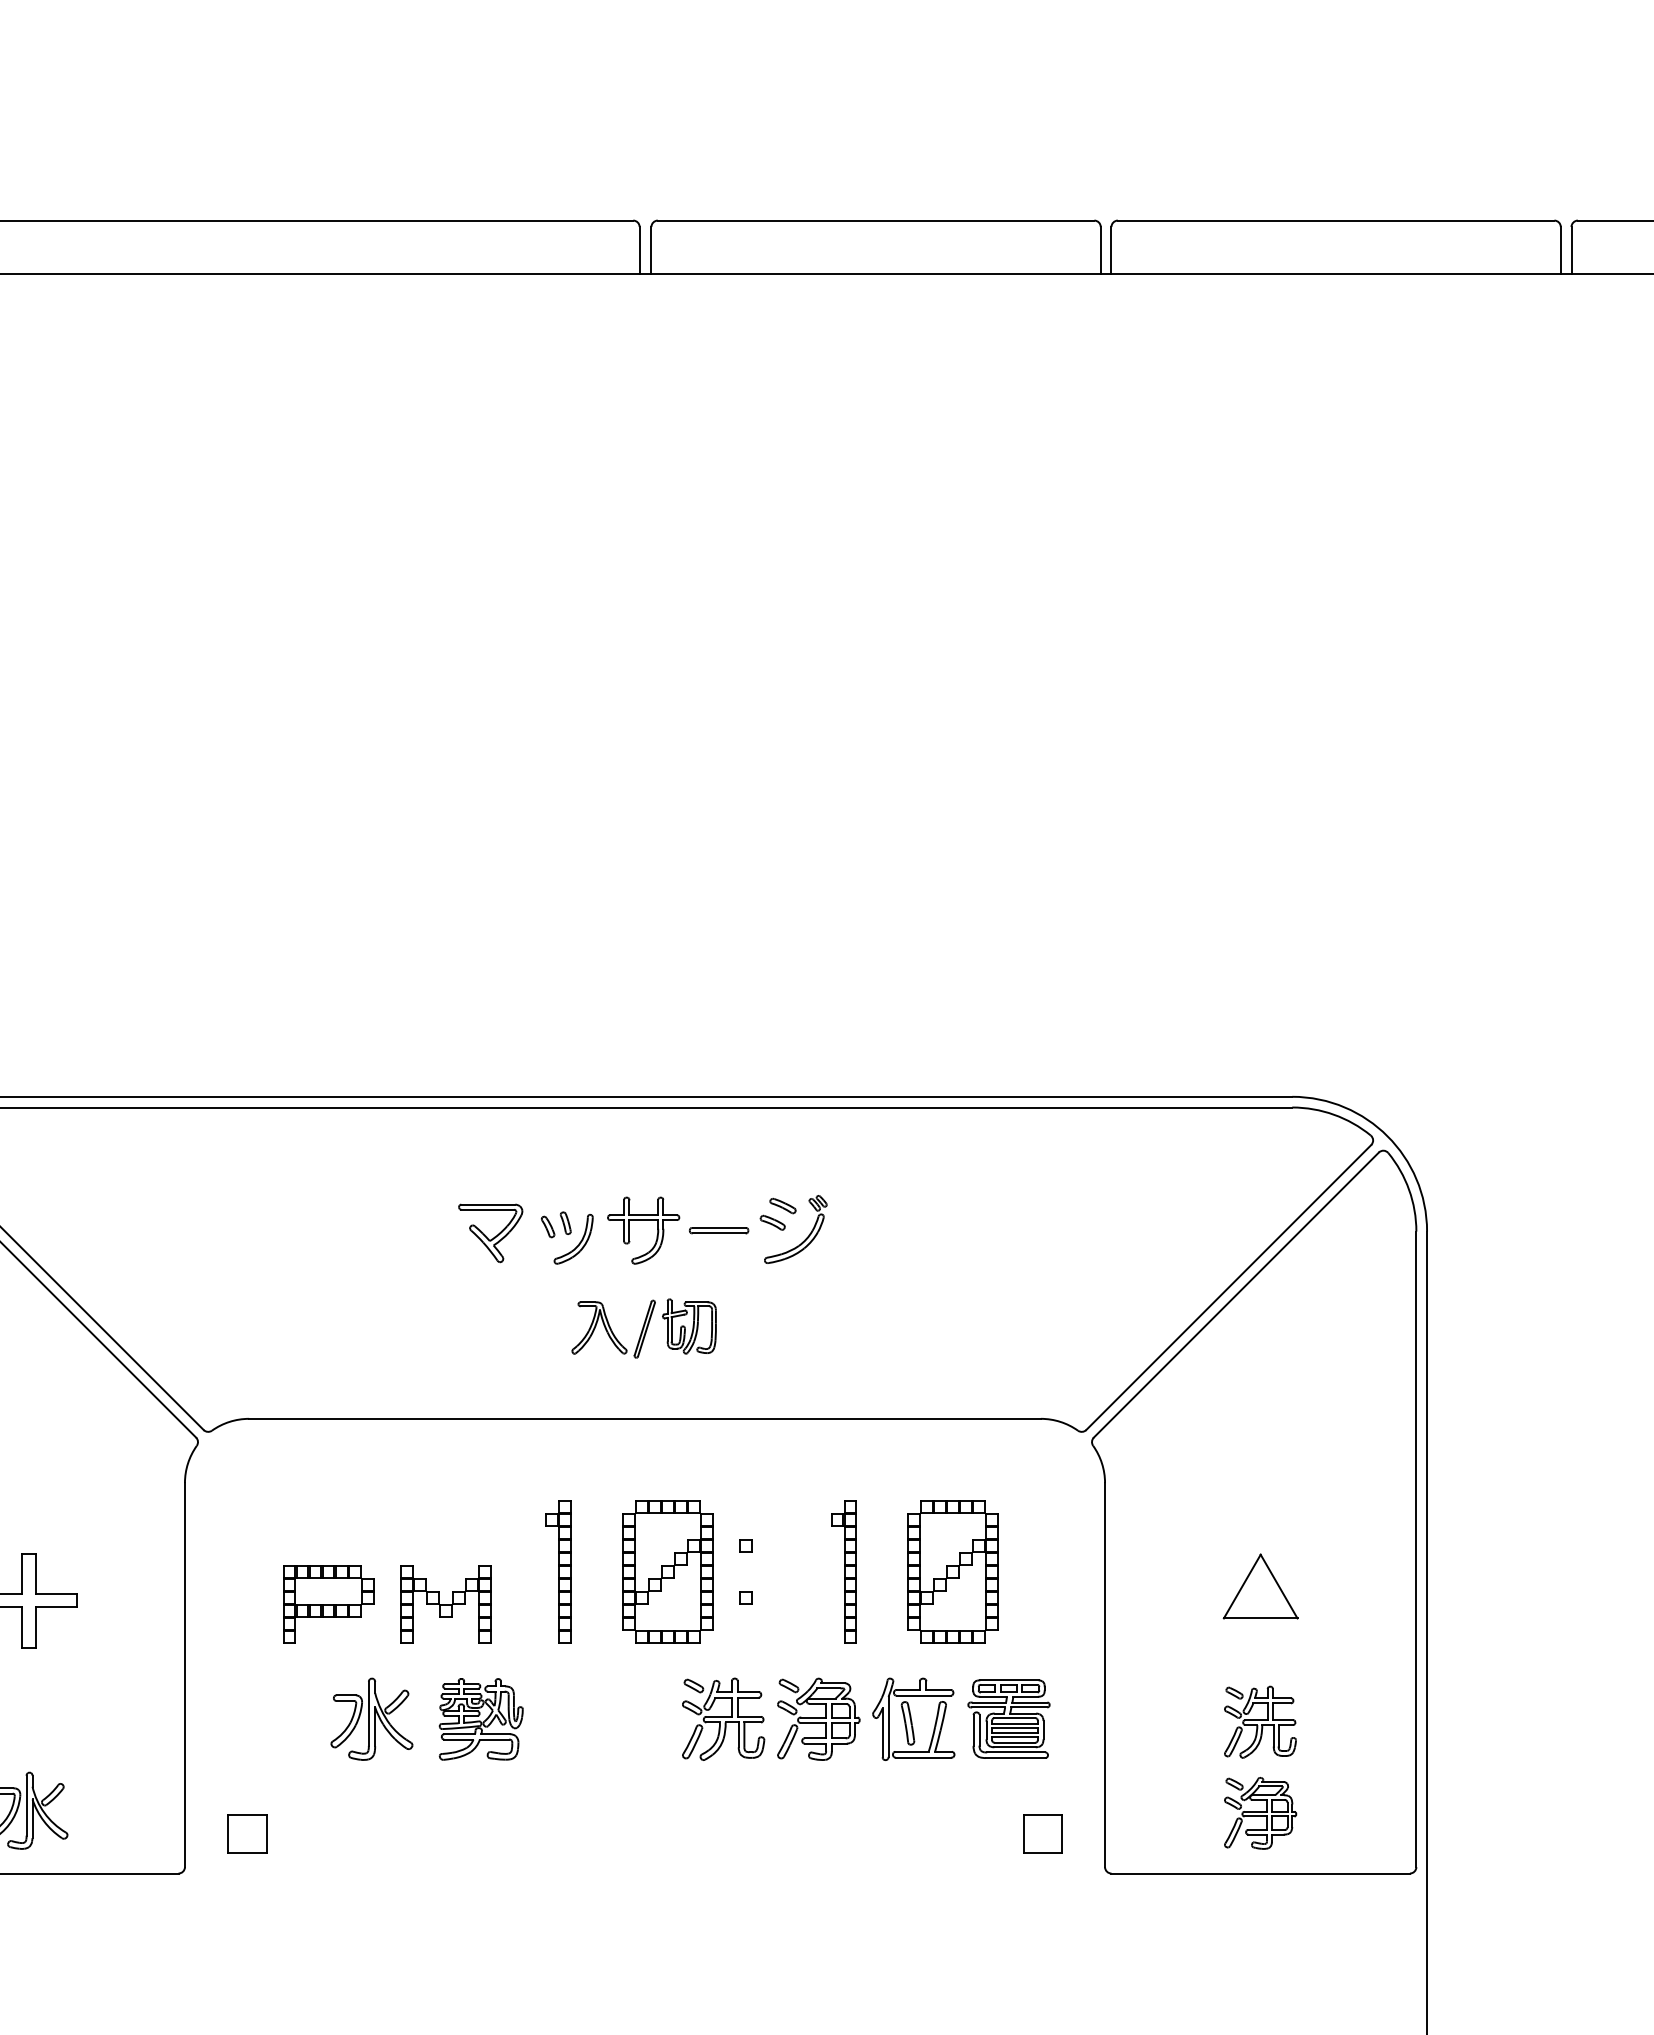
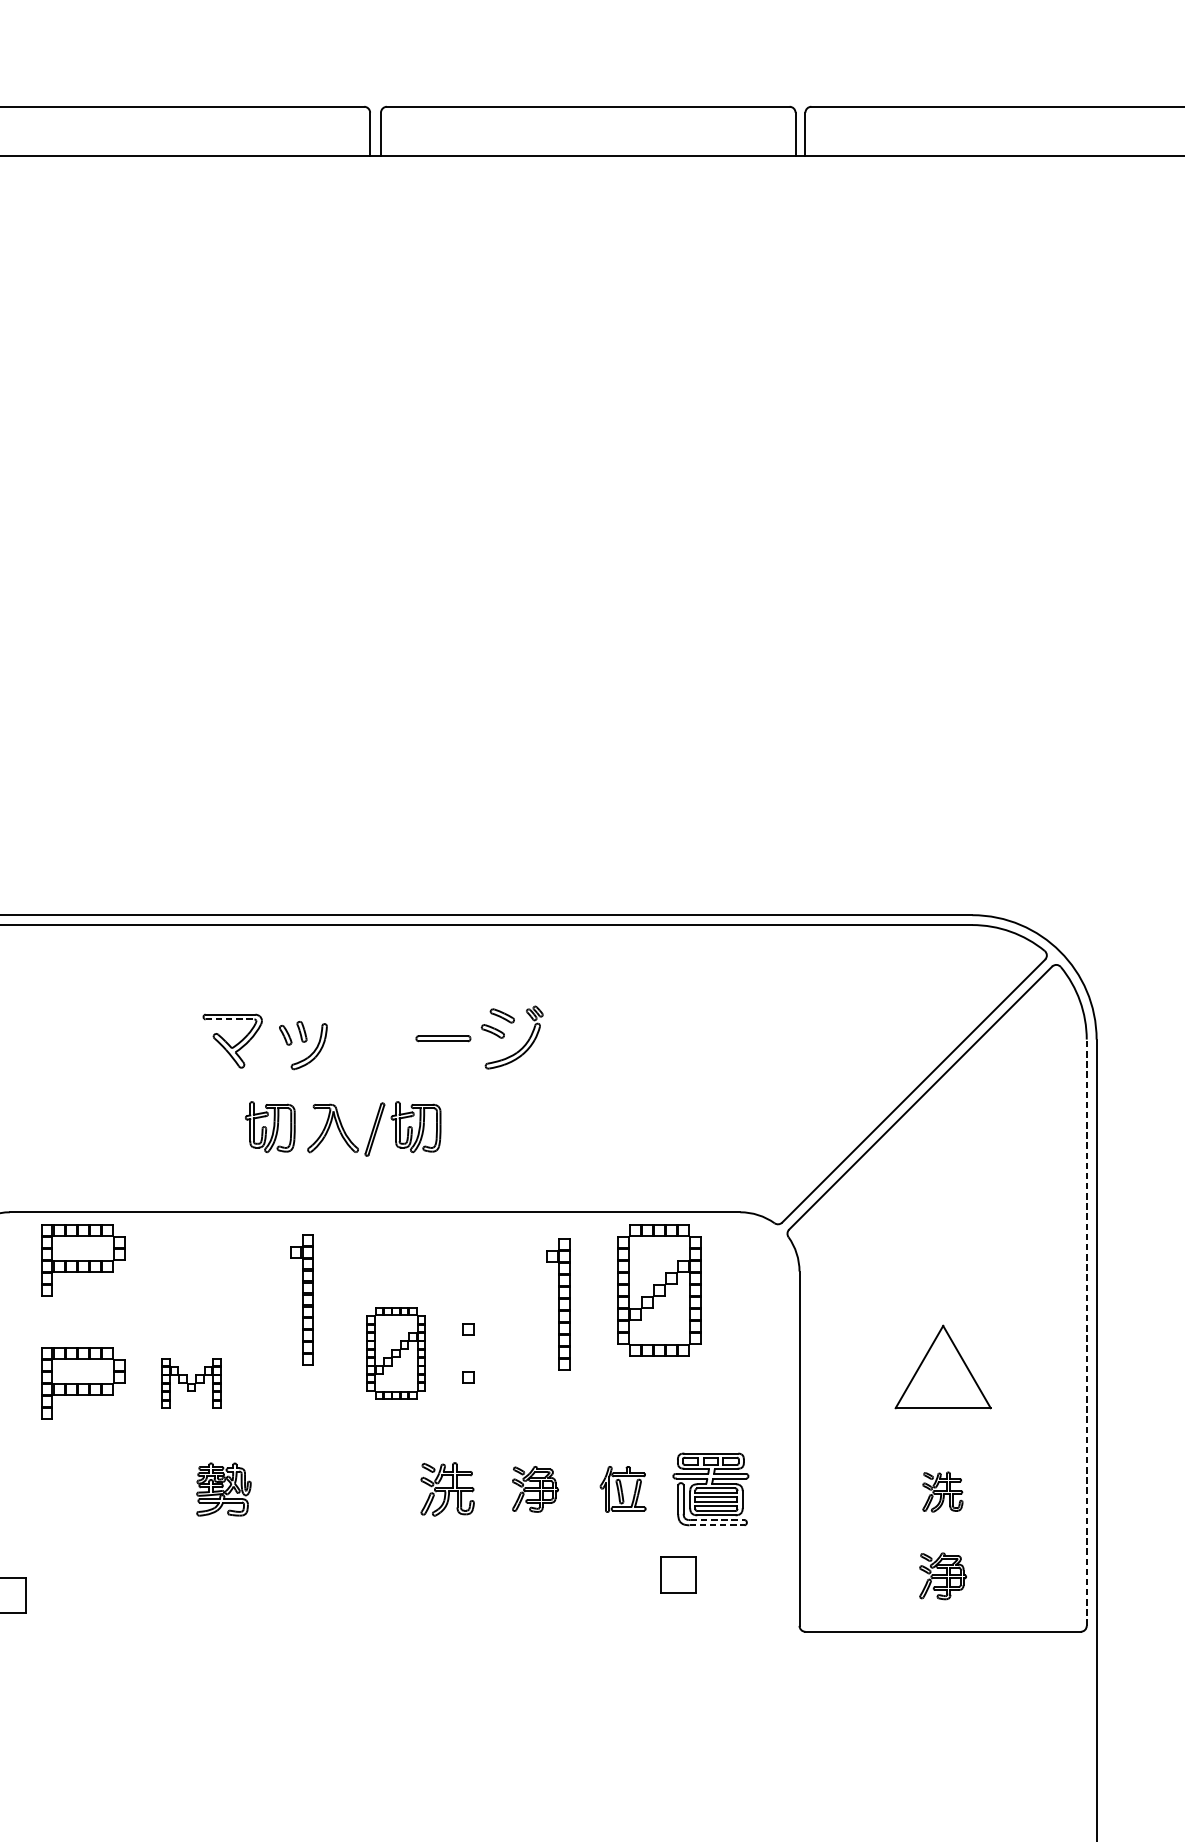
line: (488, 1209) -> (230, 1019), solid -> dashed
part: (643, 1220) -> (373, 1029), removed
part: (531, 1326) -> (270, 1127), added
part: (328, 1471) -> (83, 1260), added
line: (1416, 1549) -> (1086, 1332), solid -> dashed
part: (558, 1571) -> (301, 1299), moved
part: (667, 1571) -> (395, 1353), size x0.7
part: (843, 1571) -> (558, 1304), moved
part: (952, 1571) -> (658, 1290), moved
part: (1260, 1586) -> (942, 1366), size x1.4
part: (445, 1604) -> (191, 1383), size x0.7
part: (371, 1718) -> (122, 1488), removed
part: (723, 1718) -> (447, 1488), size x0.7
part: (818, 1718) -> (535, 1488), size x0.6
part: (913, 1718) -> (622, 1488), size x0.6
part: (480, 1719) -> (223, 1489), size x0.7
part: (1260, 1721) -> (942, 1491), size x0.6
line: (1016, 1752) -> (717, 1520), solid -> dashed
line: (1015, 1758) -> (716, 1525), solid -> dashed
part: (1260, 1813) -> (942, 1576), size x0.7
part: (1042, 1833) -> (678, 1574), moved

